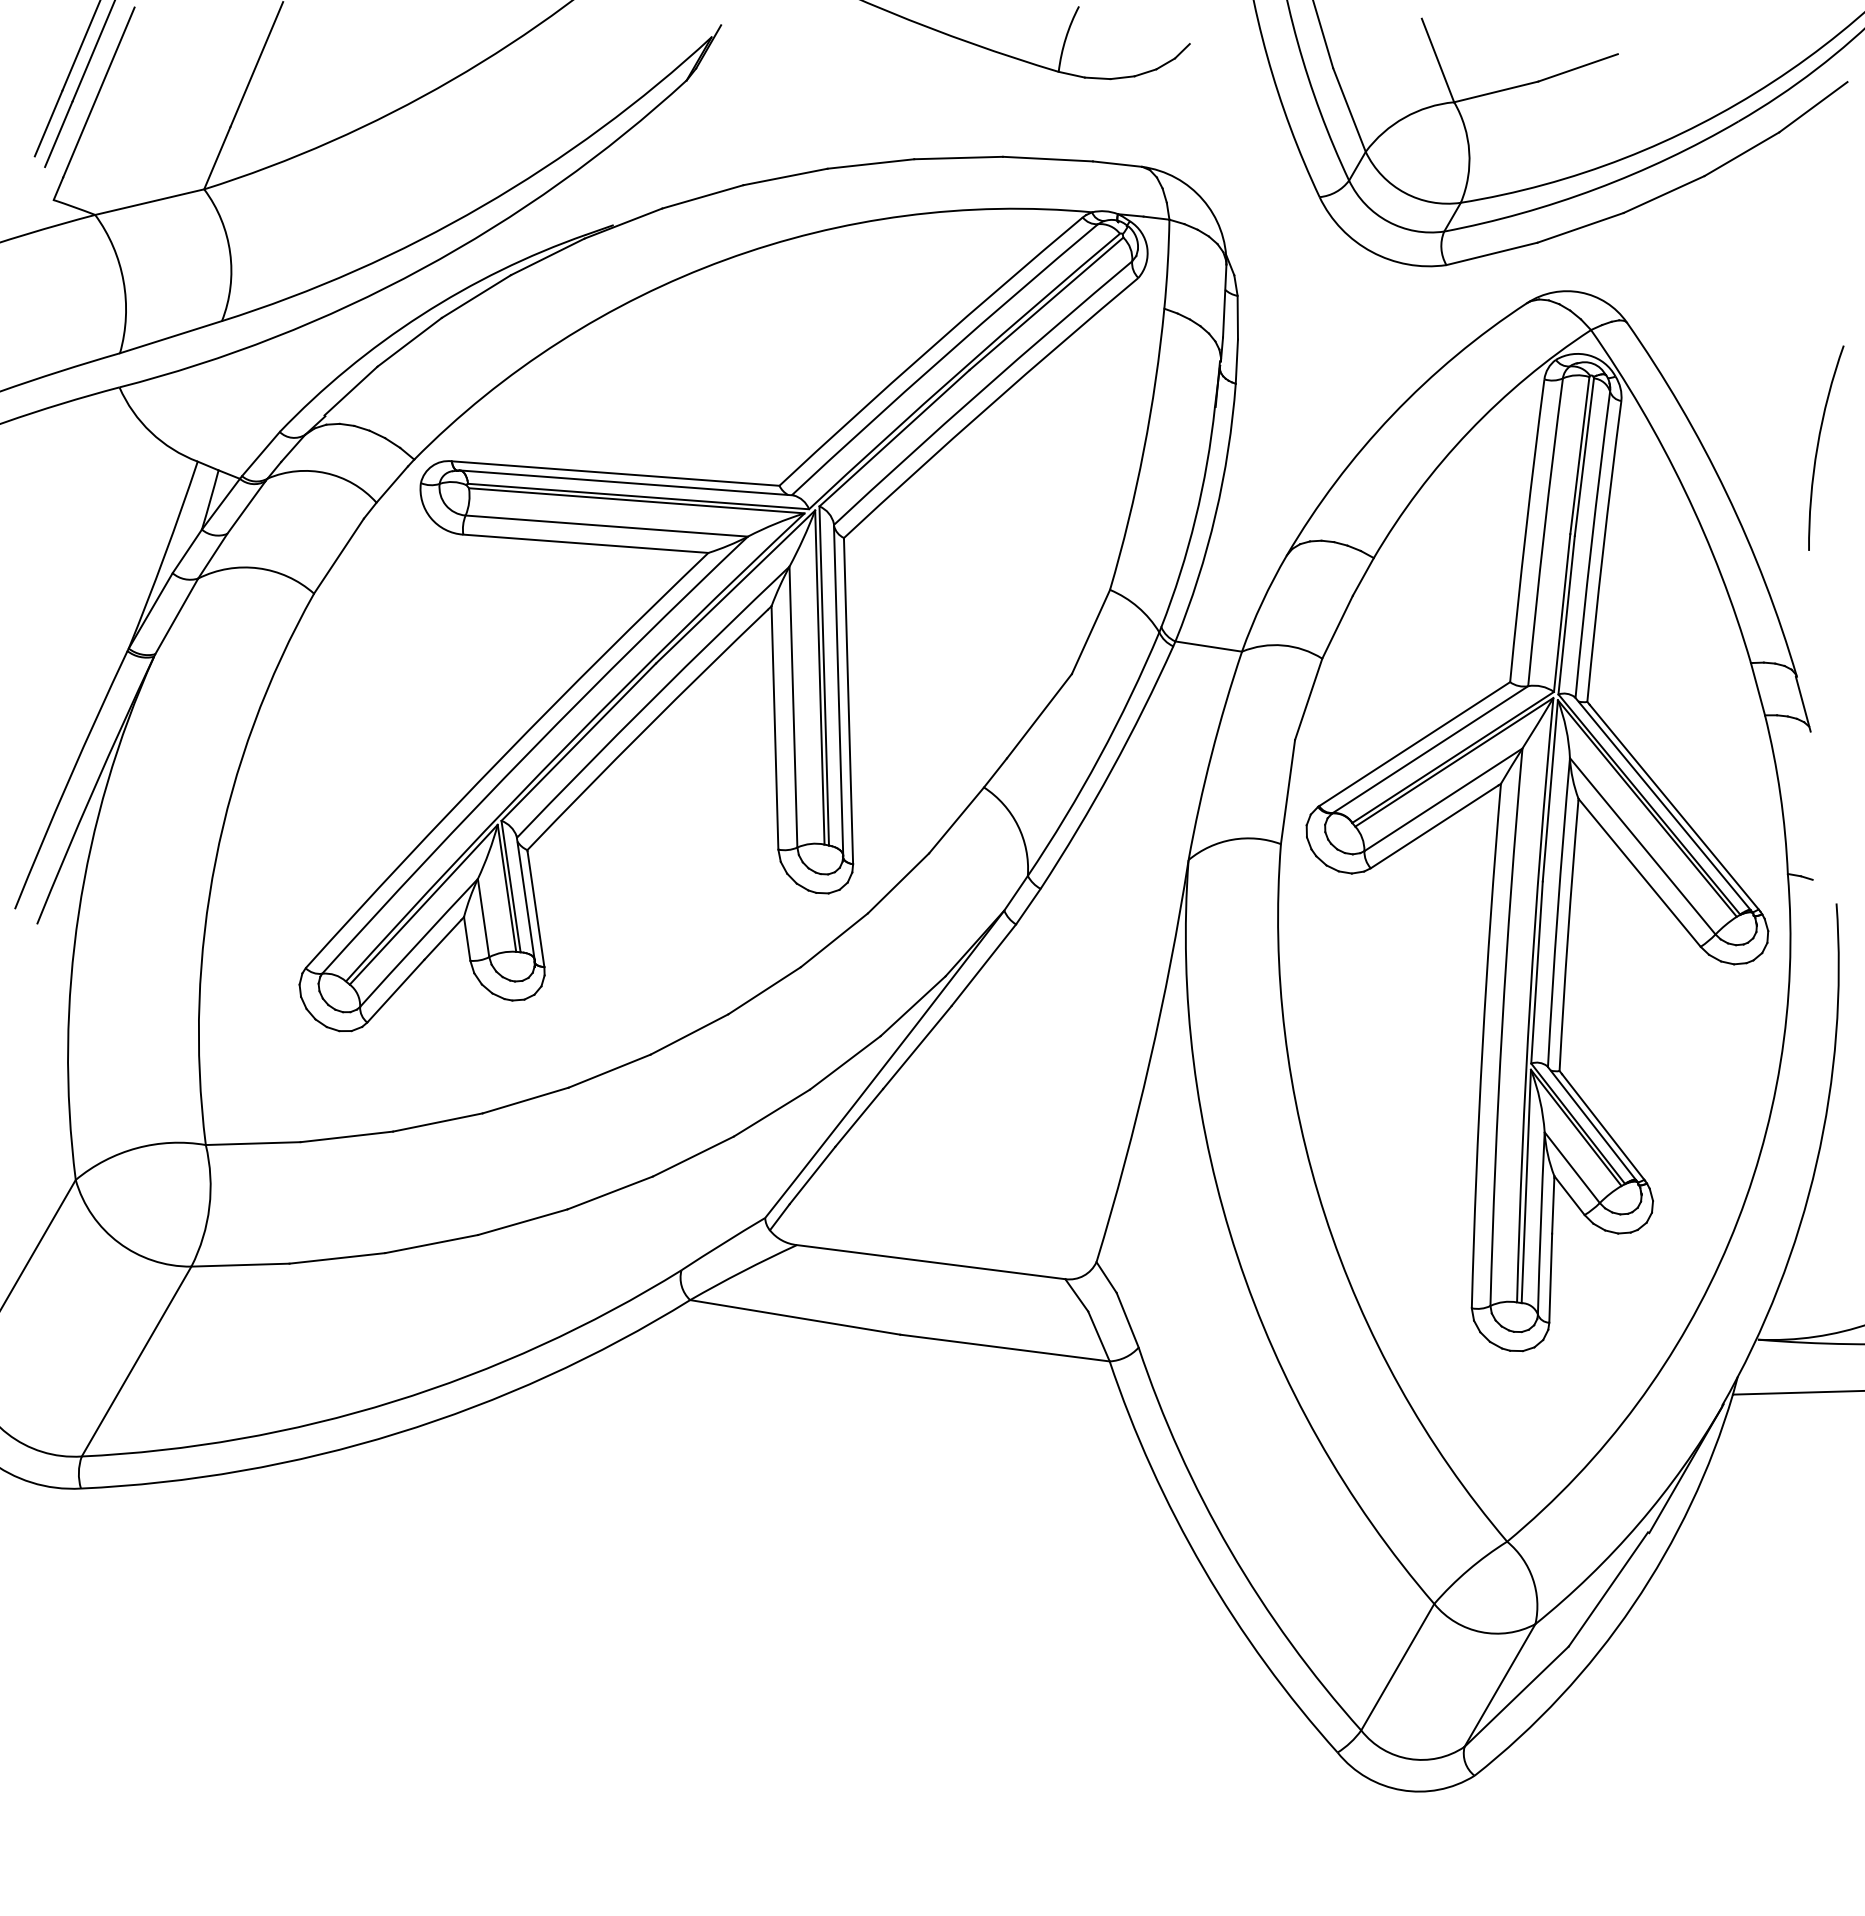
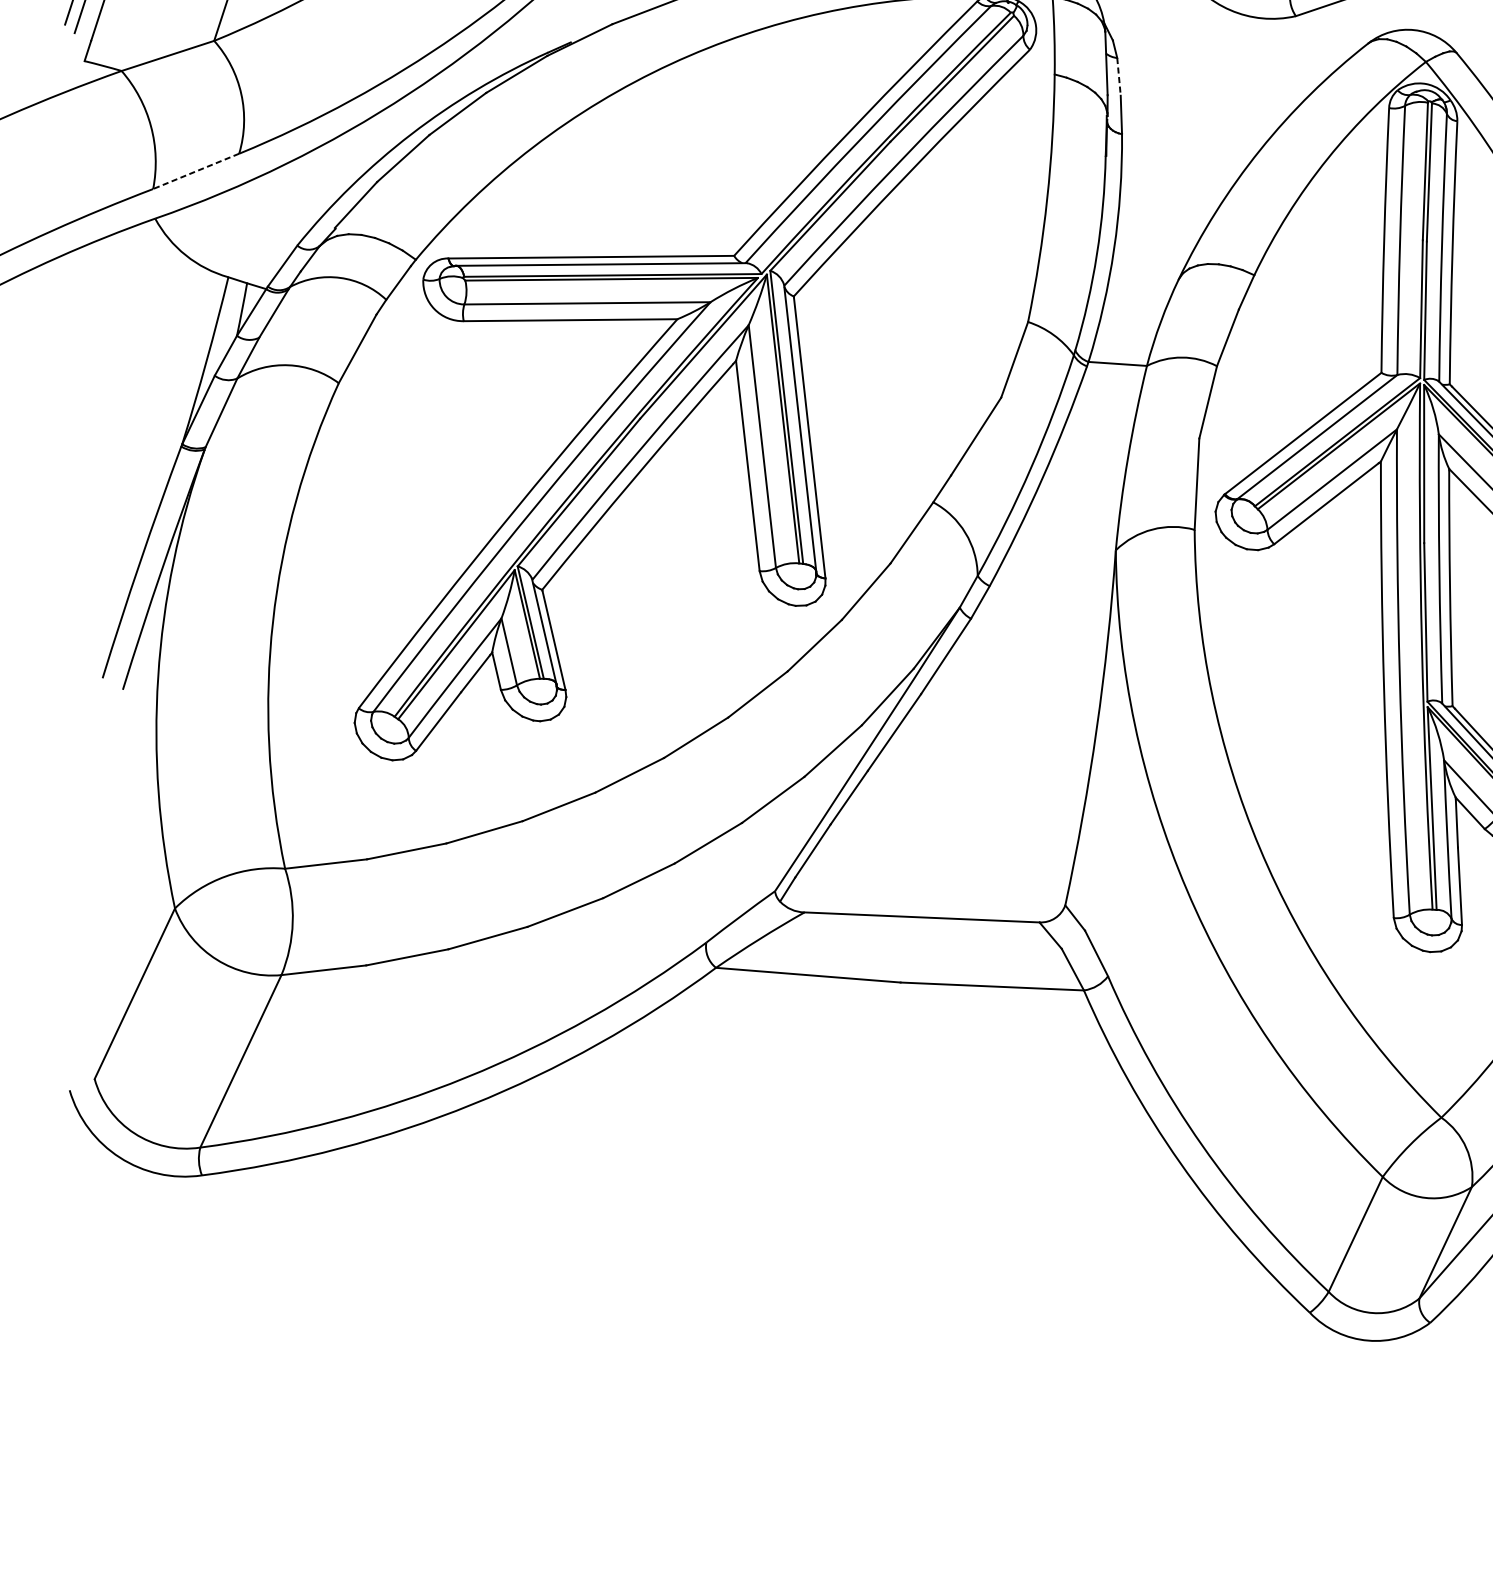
line: (1237, 317) -> (1118, 76), solid -> dashed
line: (170, 337) -> (195, 171), solid -> dashed

